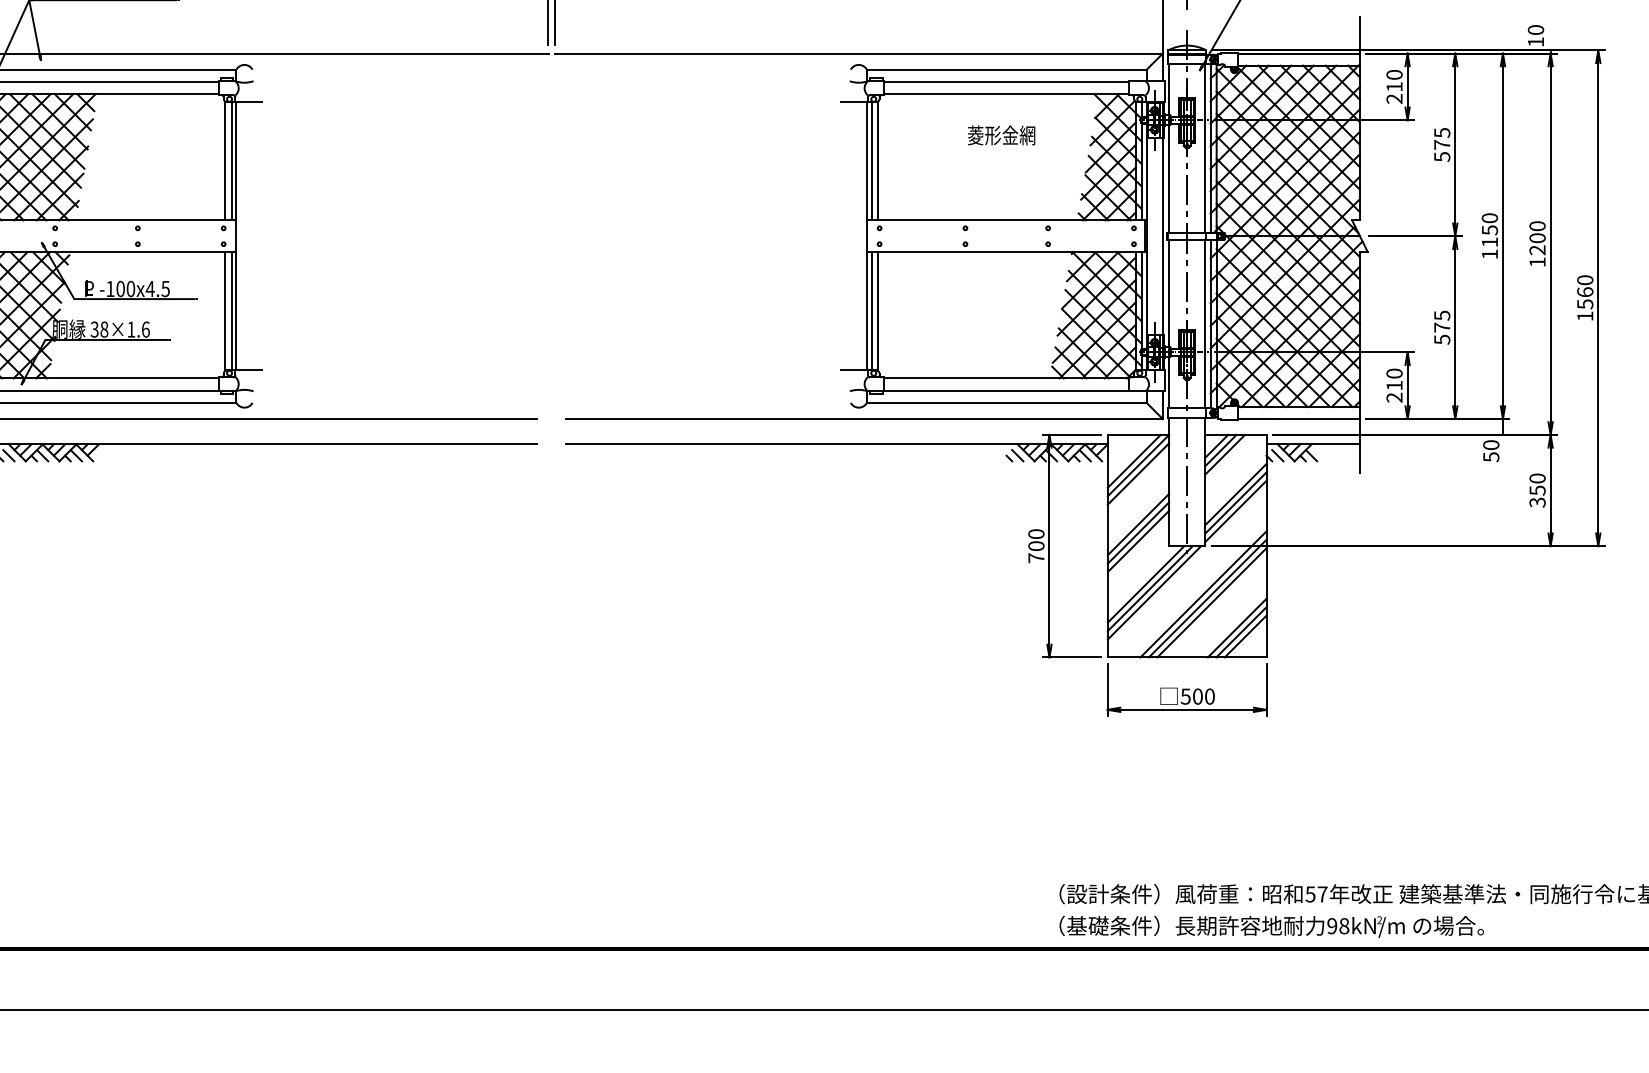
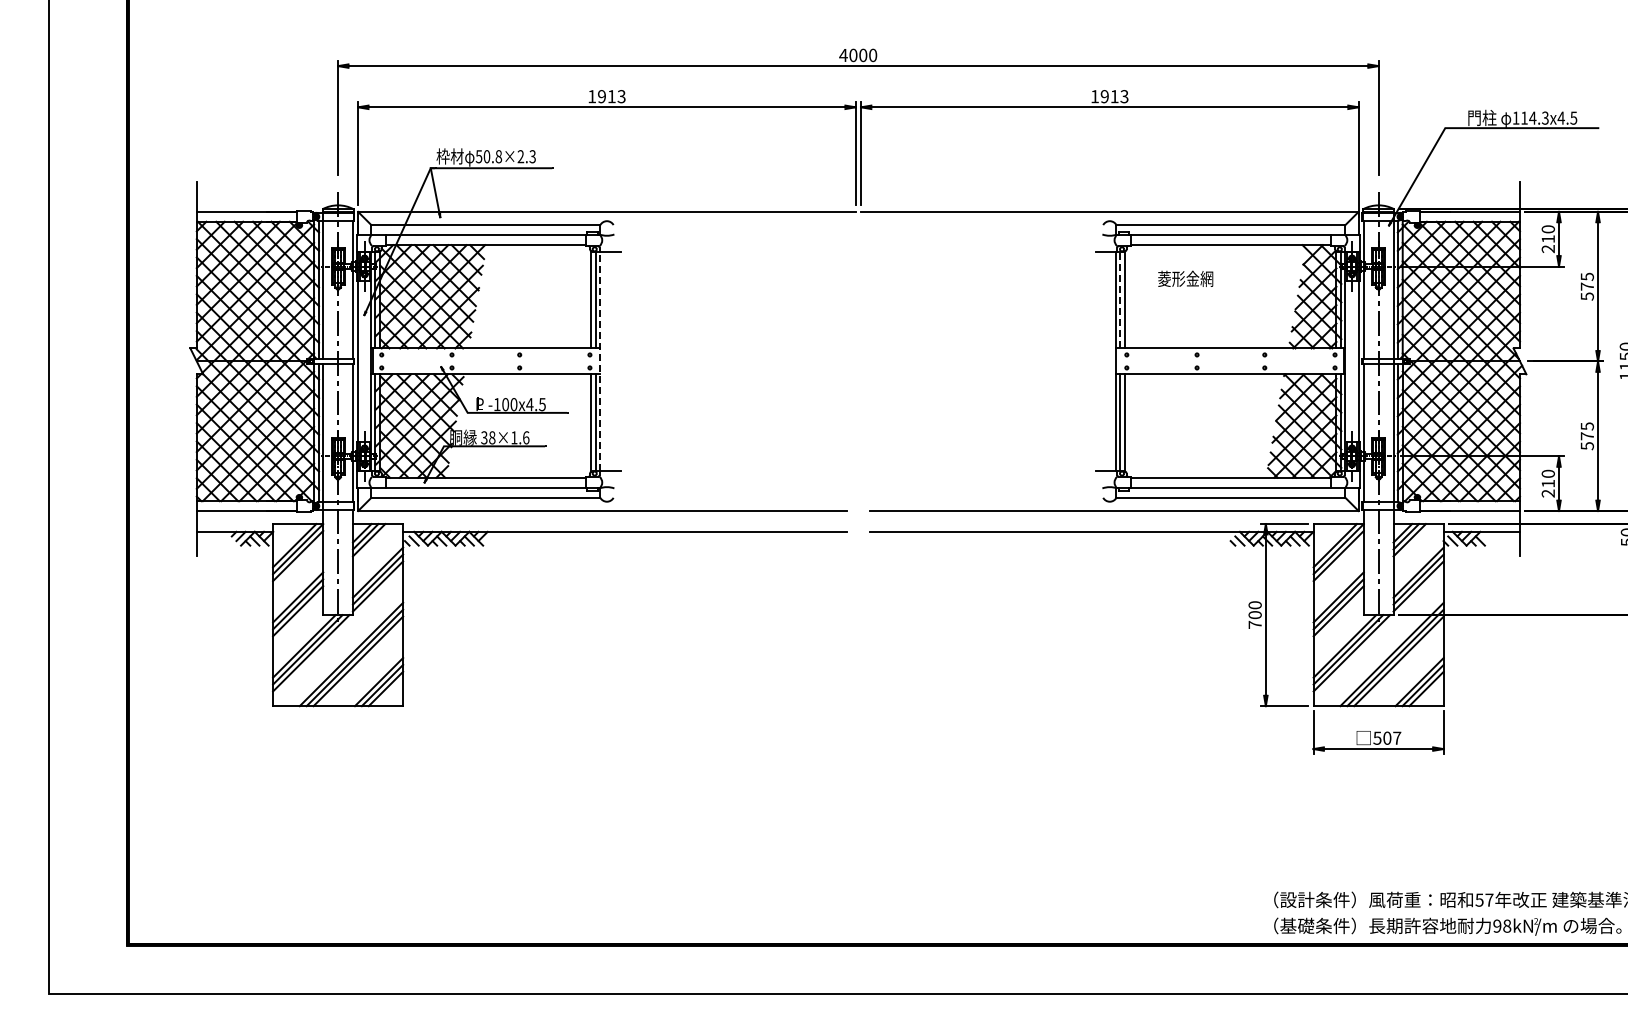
text: (1001, 134) -> (1185, 278), moved
line: (871, 160) -> (1120, 299), solid -> dashed
line: (236, 236) -> (600, 361), solid -> dashed
text: (1210, 695) -> (1397, 737), 500 -> 507

